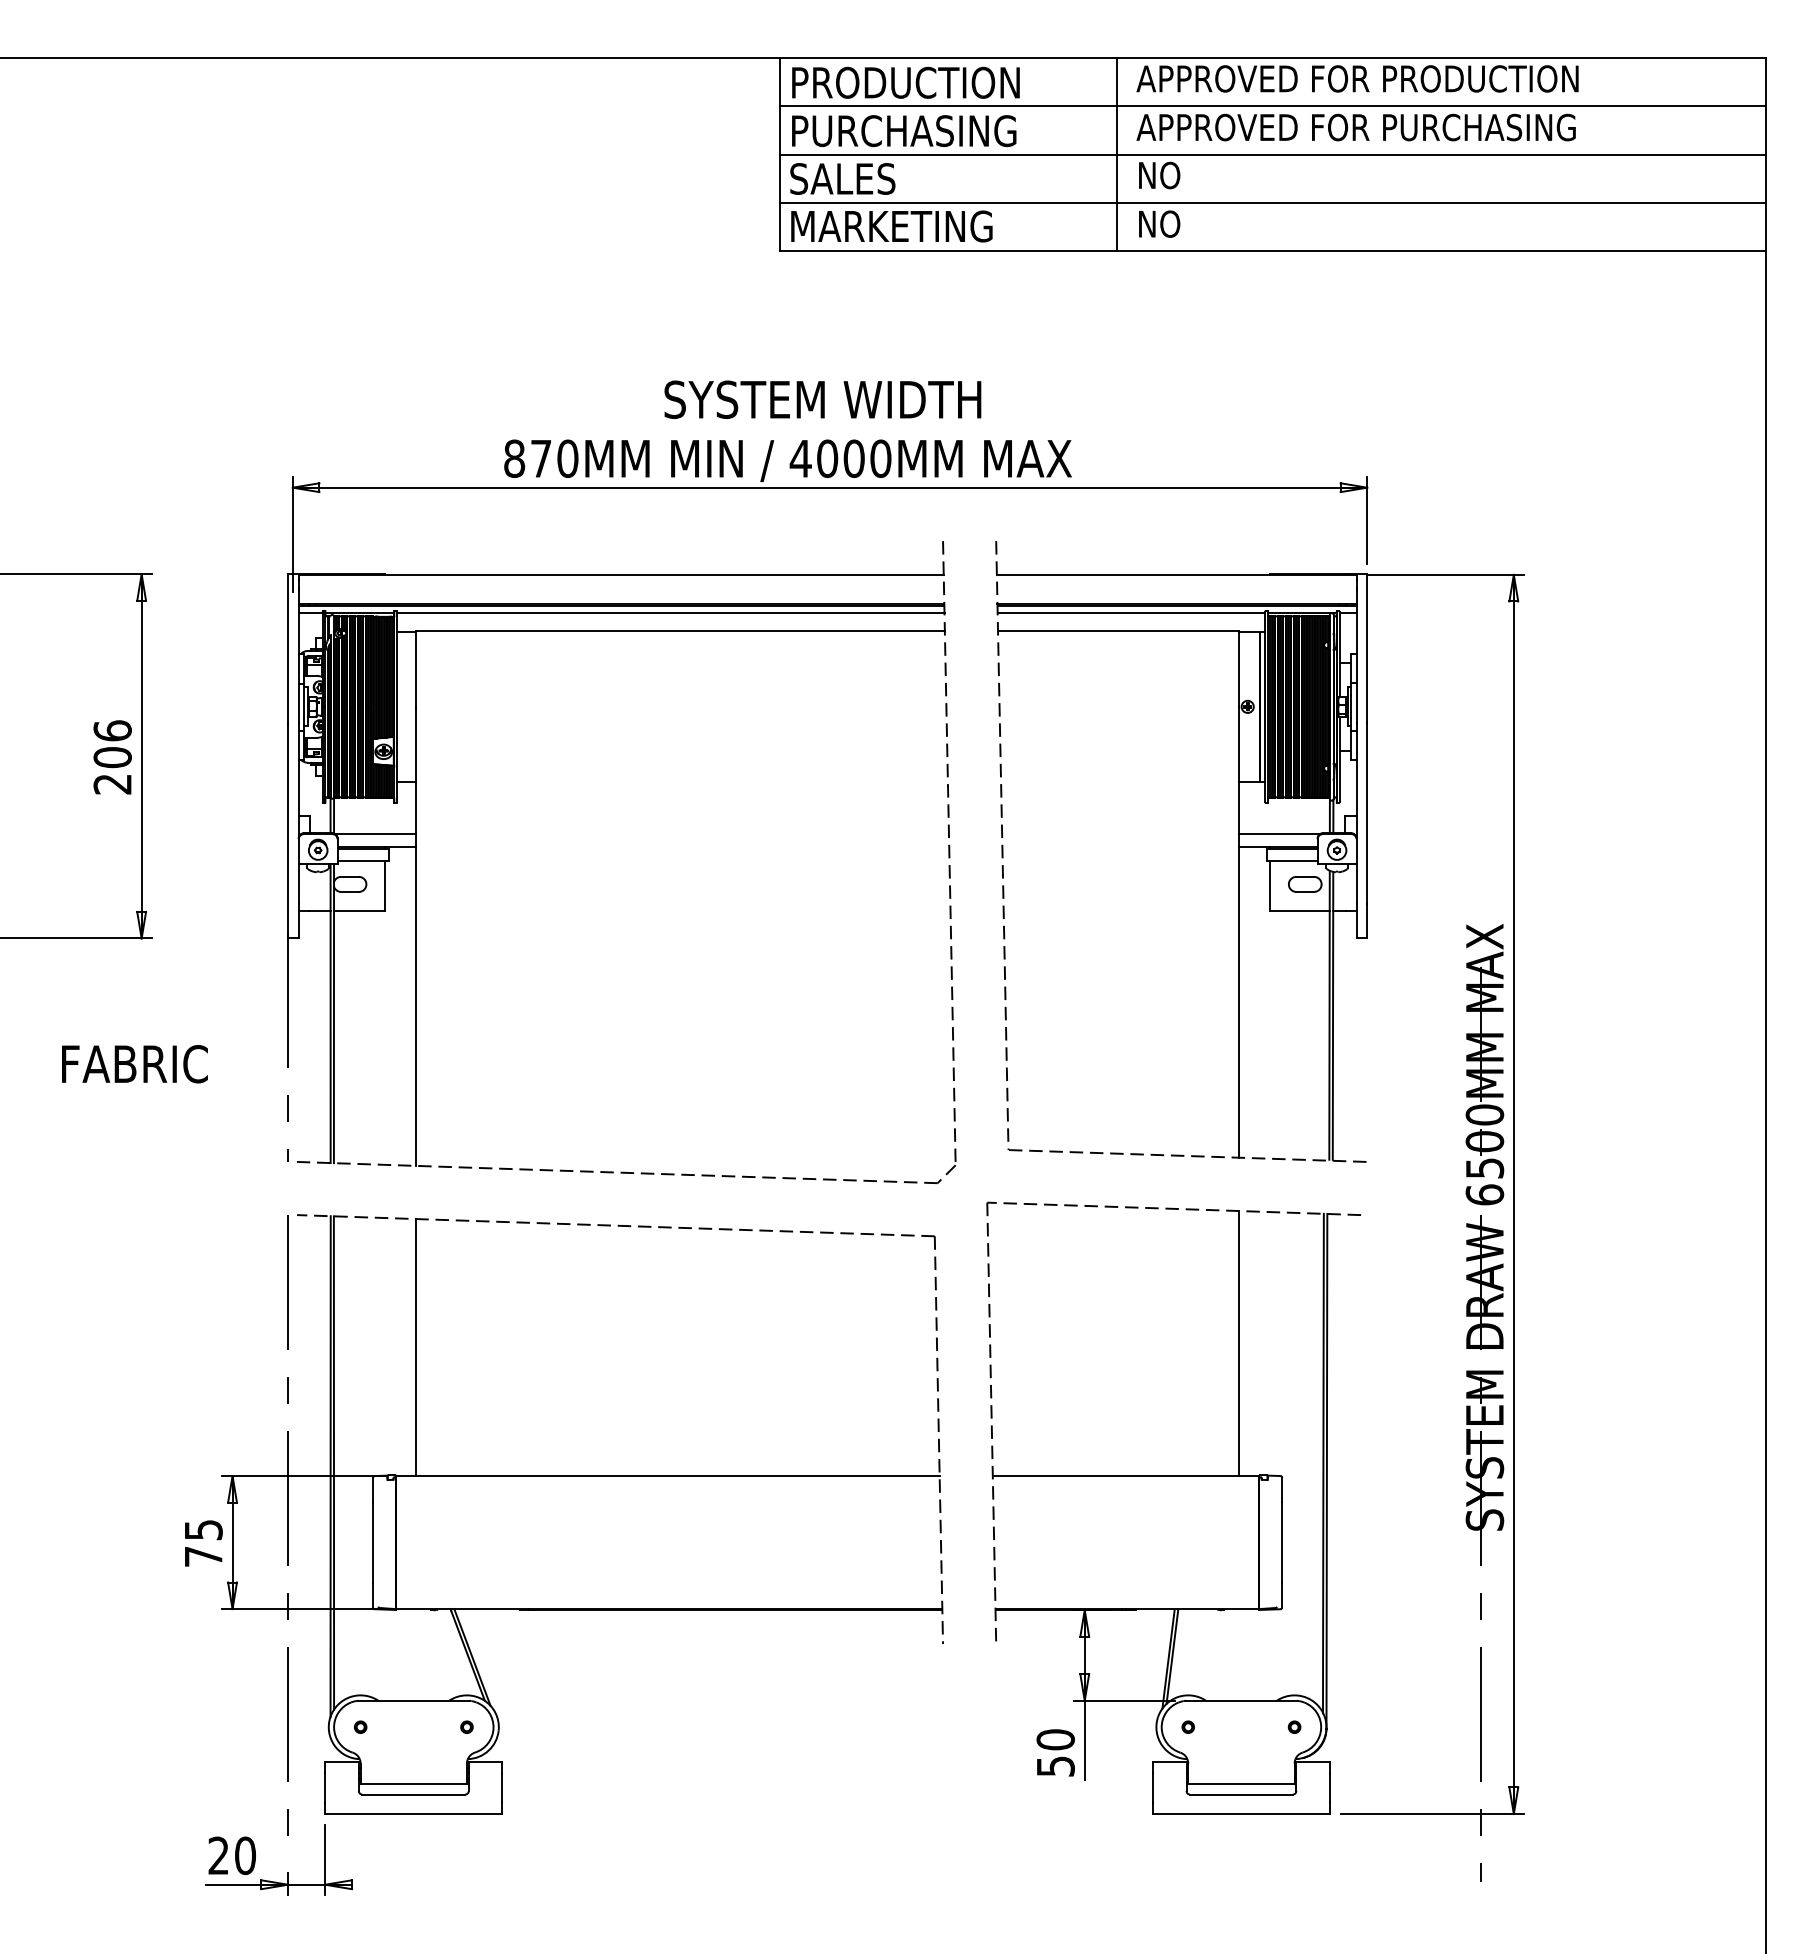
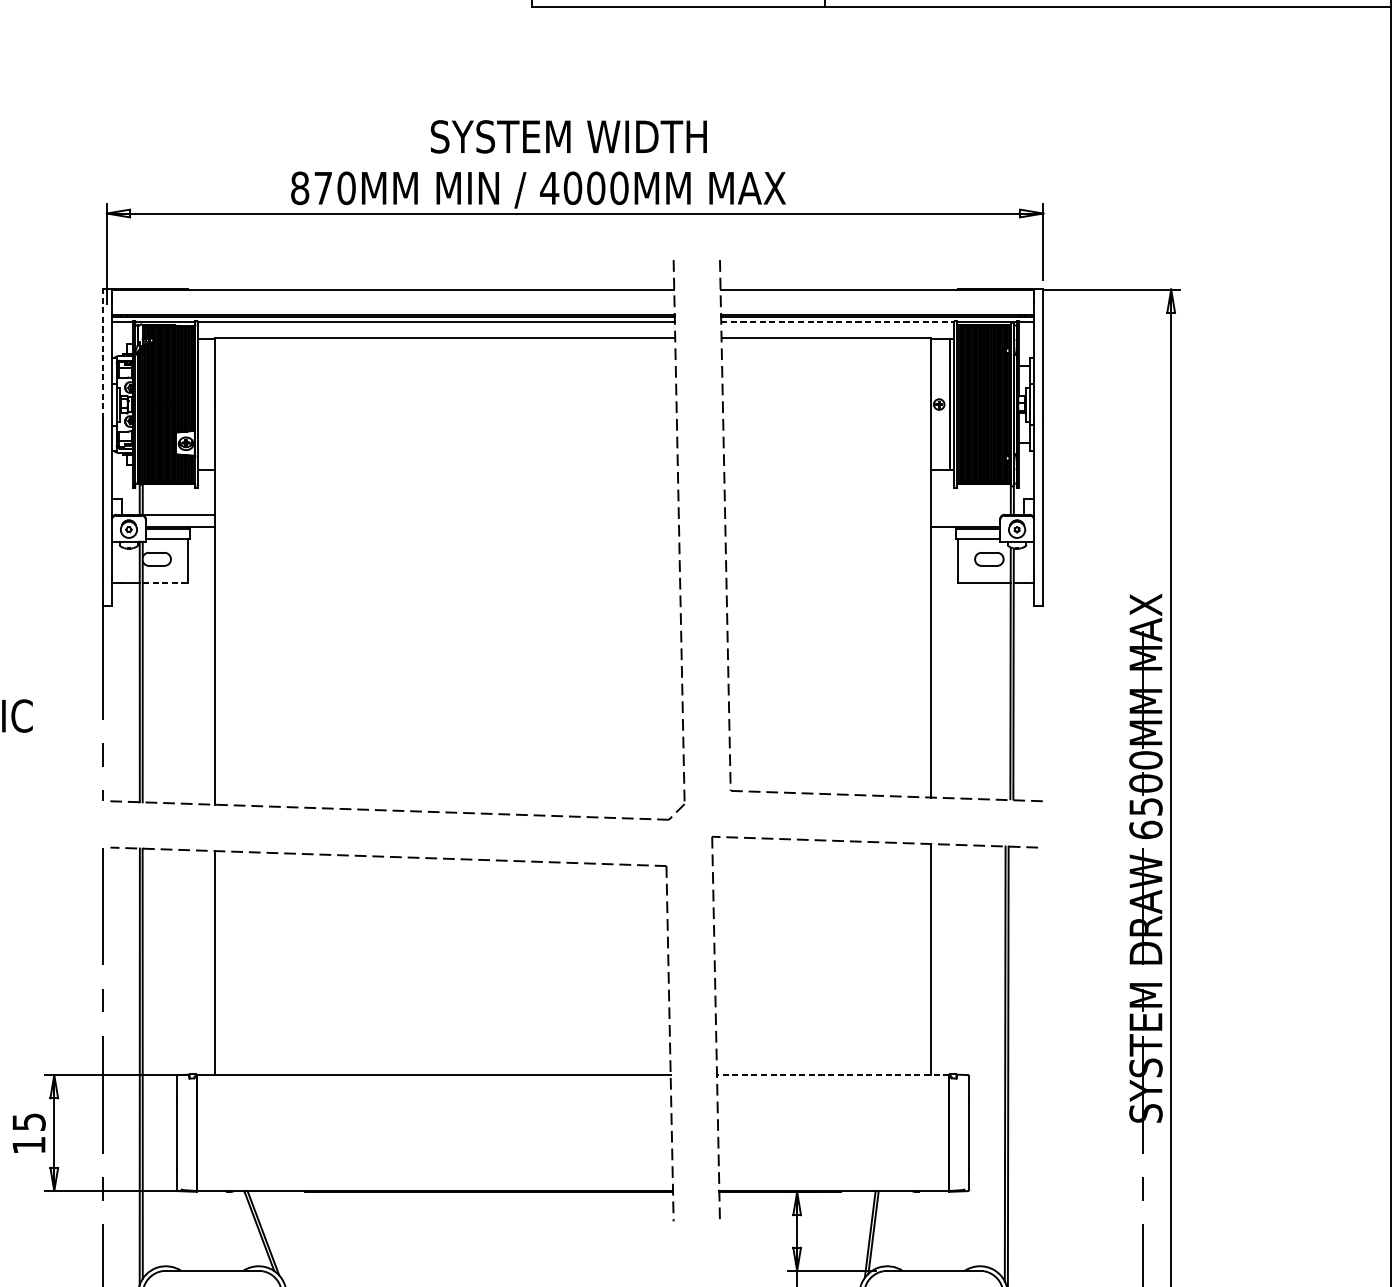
line: (1131, 612) -> (837, 322), solid -> dashed
line: (288, 648) -> (103, 353), solid -> dashed
line: (1279, 833) -> (966, 514), removed
line: (359, 910) -> (164, 582), solid -> dashed
line: (1125, 1476) -> (832, 1075), solid -> dashed
text: (203, 1556) -> (28, 1145), 75 -> 15

